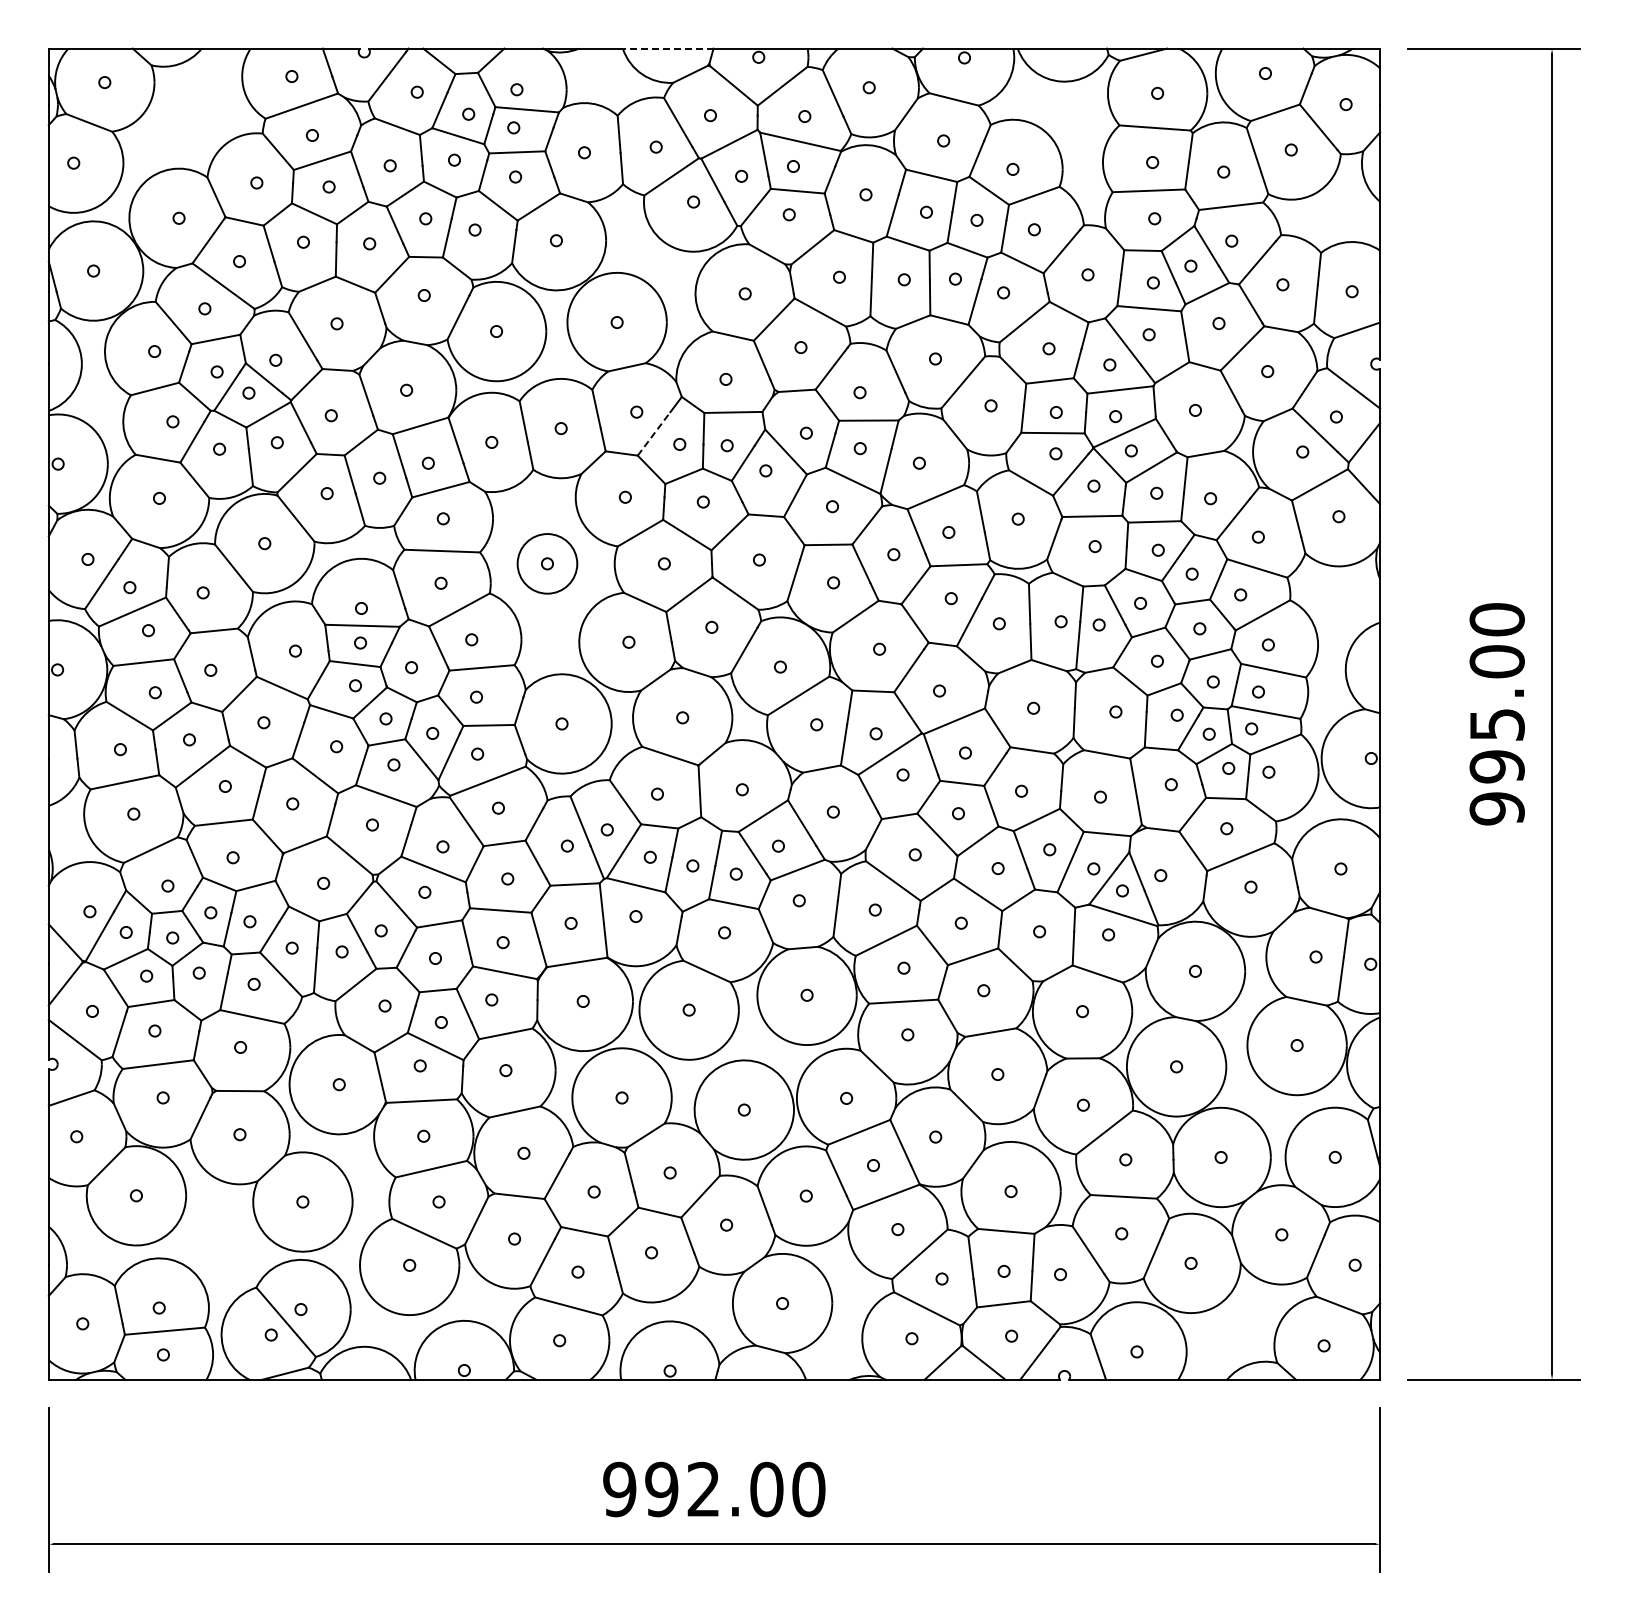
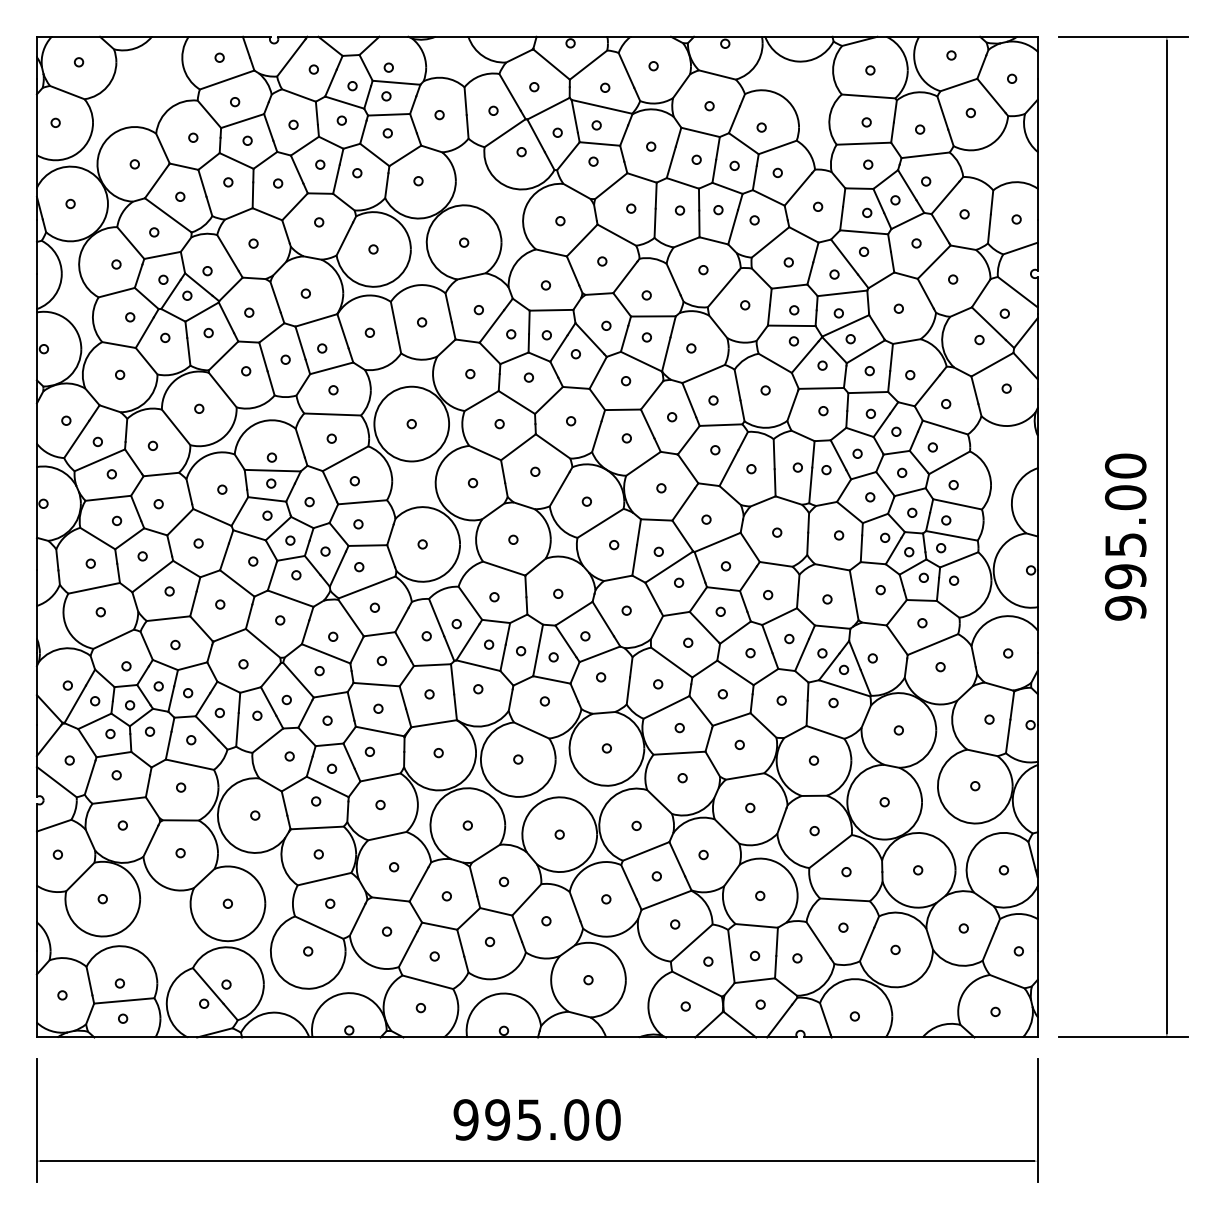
line: (667, 48) -> (502, 36), dashed -> solid
line: (654, 433) -> (492, 326), dashed -> solid
circle: (547, 563) -> (411, 423), size x1.67
text: (703, 1489) -> (529, 1119), 992.00 -> 995.00

